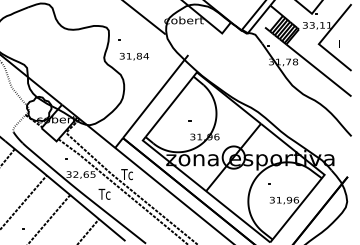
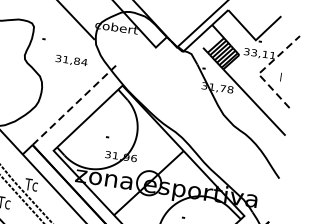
line: (321, 41) -> (261, 71), solid -> dashed
text: (133, 56) -> (70, 60), moved
line: (153, 98) -> (71, 107), solid -> dashed

